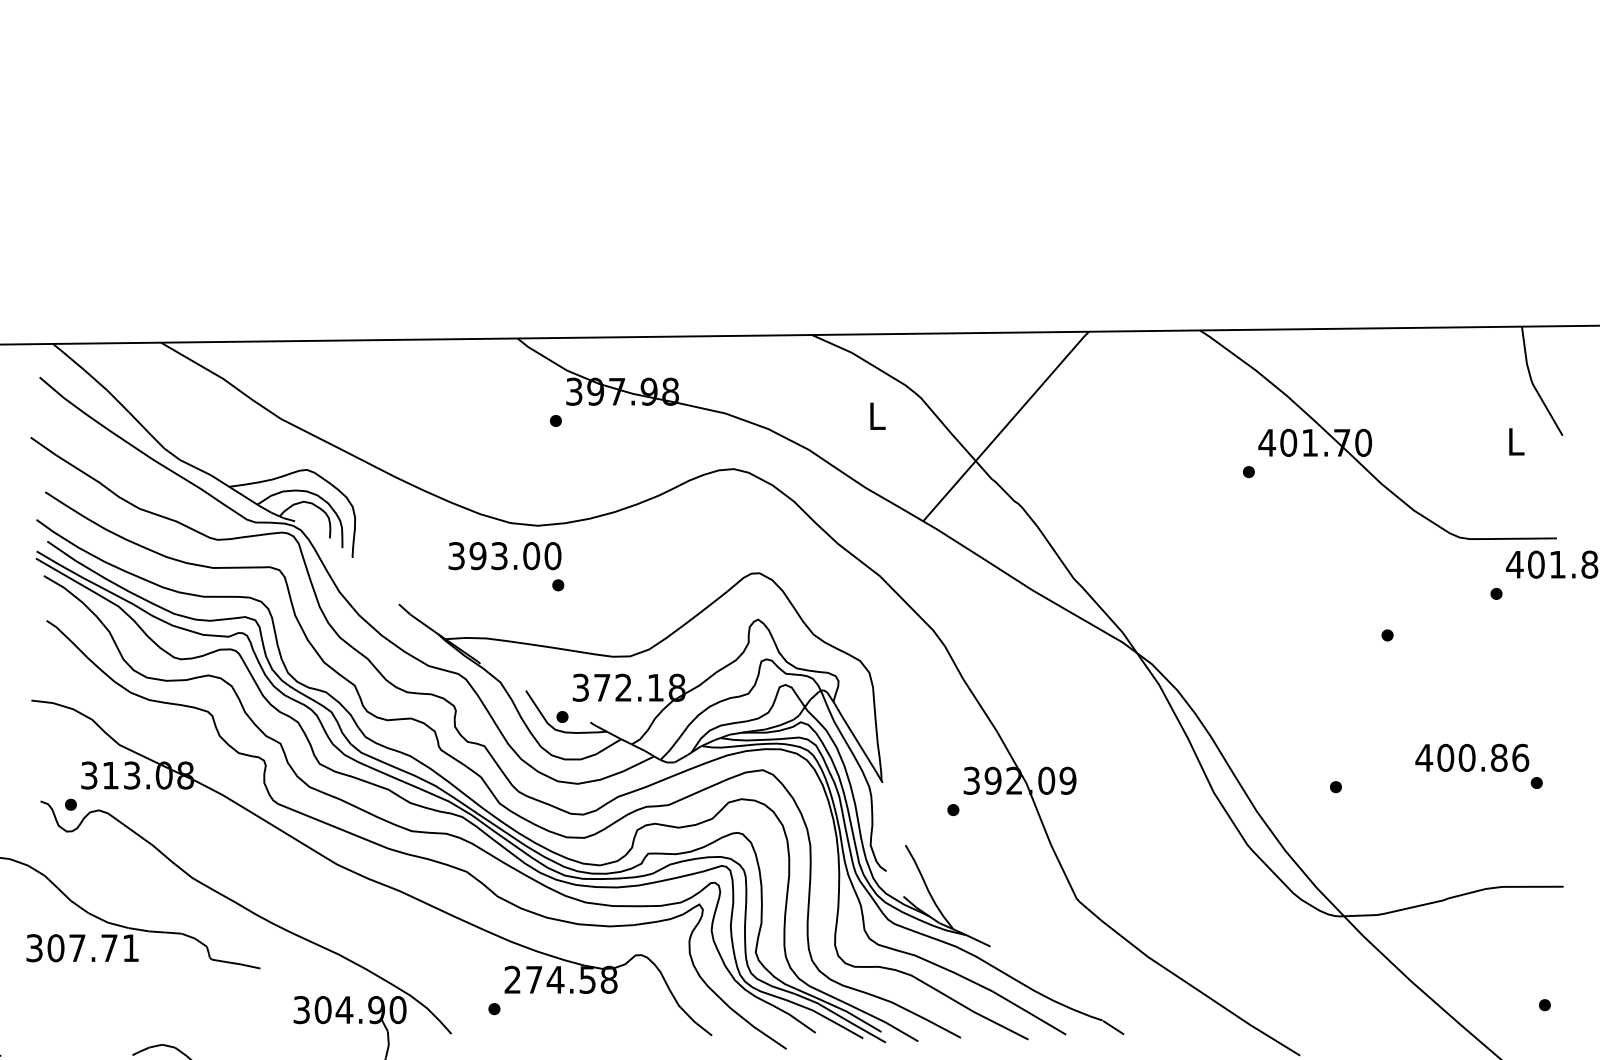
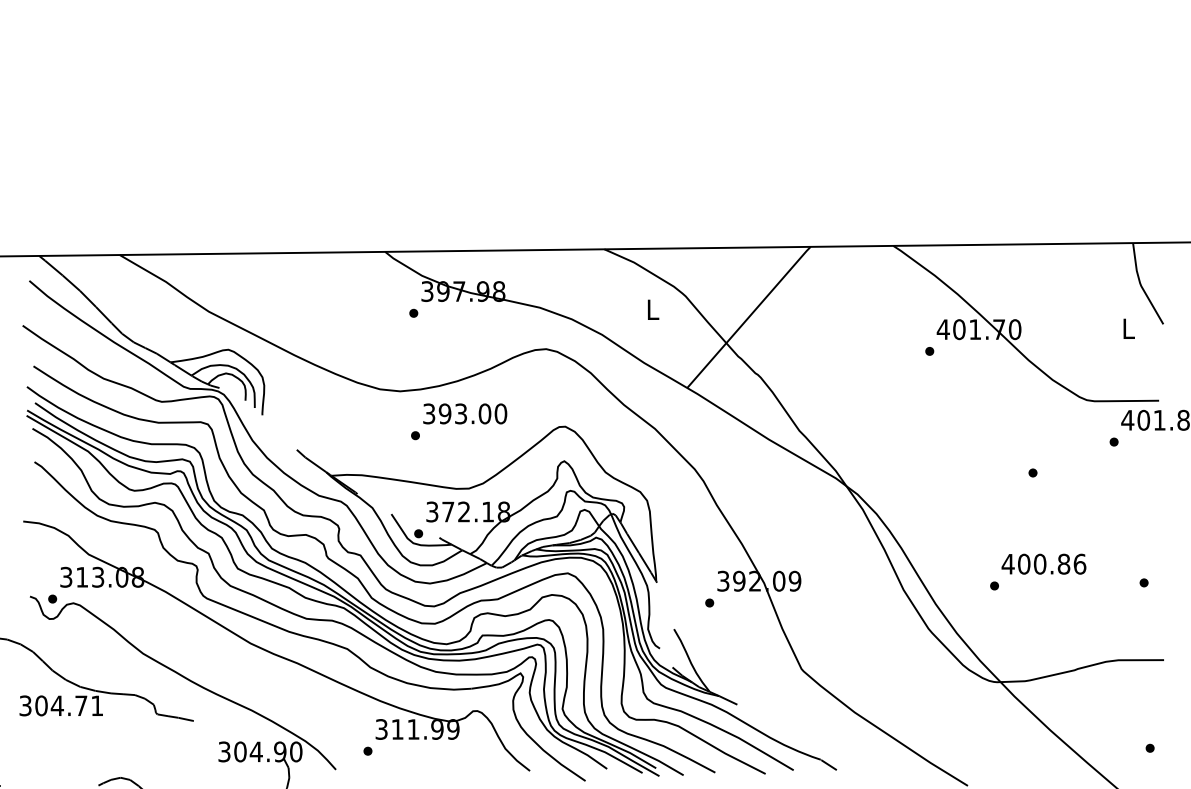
text: (504, 556) -> (464, 414), moved
text: (1472, 757) -> (1044, 563), moved
text: (77, 947) -> (57, 705), 307.71 -> 304.71
text: (560, 979) -> (417, 729), 274.58 -> 311.99

